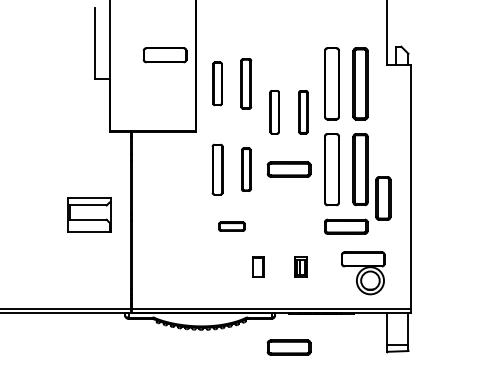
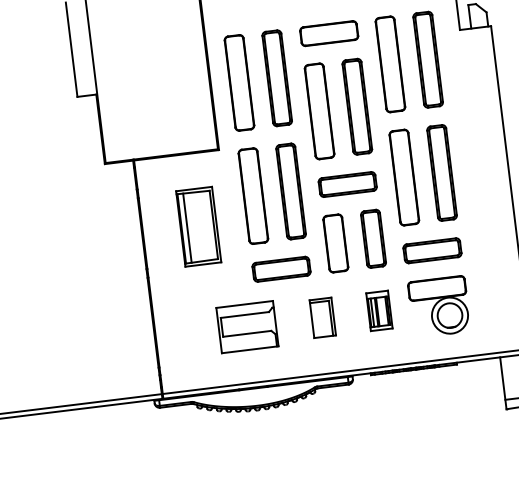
part: (164, 55) -> (328, 34), moved
part: (217, 83) -> (239, 82), size x1.67
part: (246, 83) -> (277, 77), size x1.43
part: (274, 111) -> (319, 110), size x1.67
part: (303, 111) -> (357, 105), size x1.67
part: (217, 169) -> (253, 196), size x1.43
part: (246, 169) -> (291, 191), size x1.67
part: (173, 187) -> (198, 226), added
part: (383, 198) -> (373, 238), moved
part: (274, 212) -> (335, 243), added
part: (89, 214) -> (247, 326), moved
part: (231, 226) -> (280, 269), size x1.67
part: (258, 266) -> (323, 317), size x1.43
part: (300, 266) -> (378, 310), size x1.43
part: (363, 273) -> (439, 307), moved
part: (288, 347) -> (375, 419), removed

